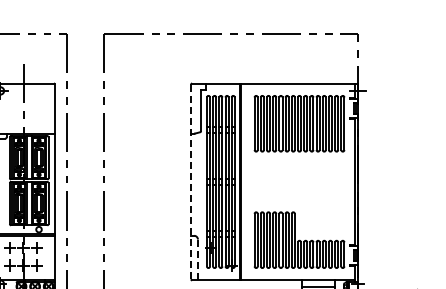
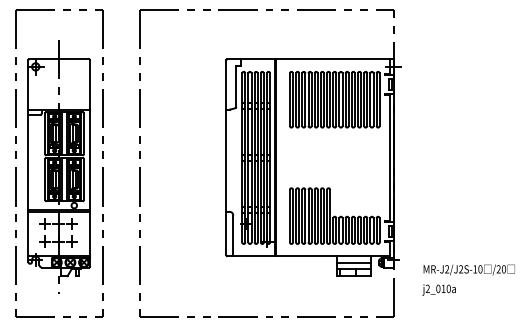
line: (191, 182) -> (226, 158), dashed -> solid
line: (198, 260) -> (233, 236), dashed -> solid

